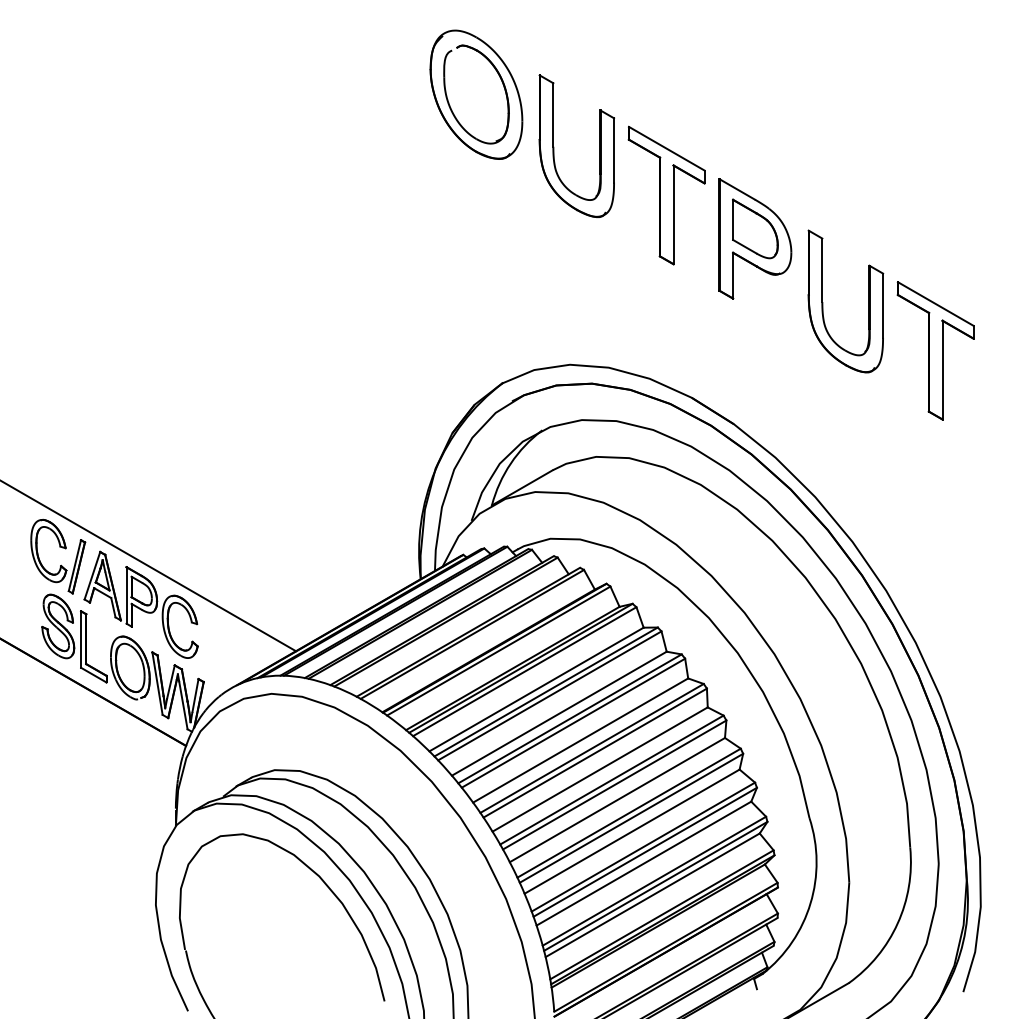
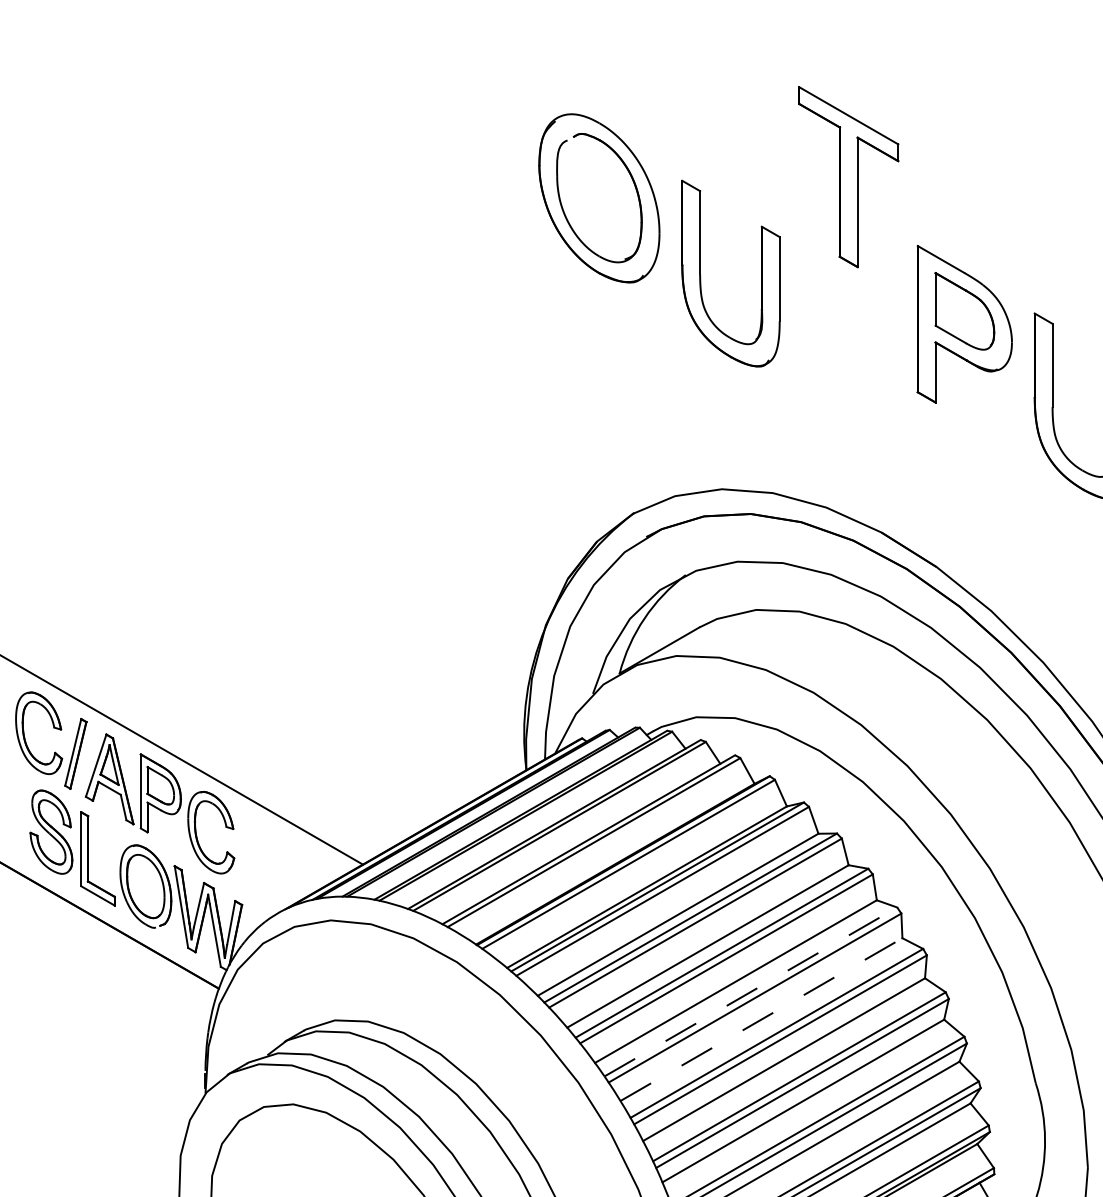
part: (476, 94) -> (599, 198), moved
part: (554, 147) -> (701, 275), moved
part: (666, 195) -> (848, 177), moved
line: (592, 748) -> (751, 992), solid -> dashed
line: (600, 769) -> (761, 1019), solid -> dashed

